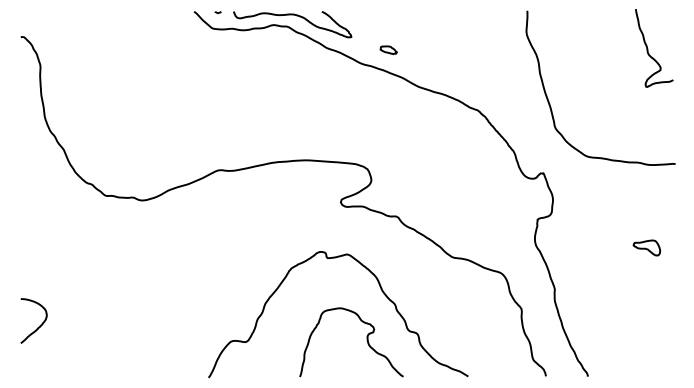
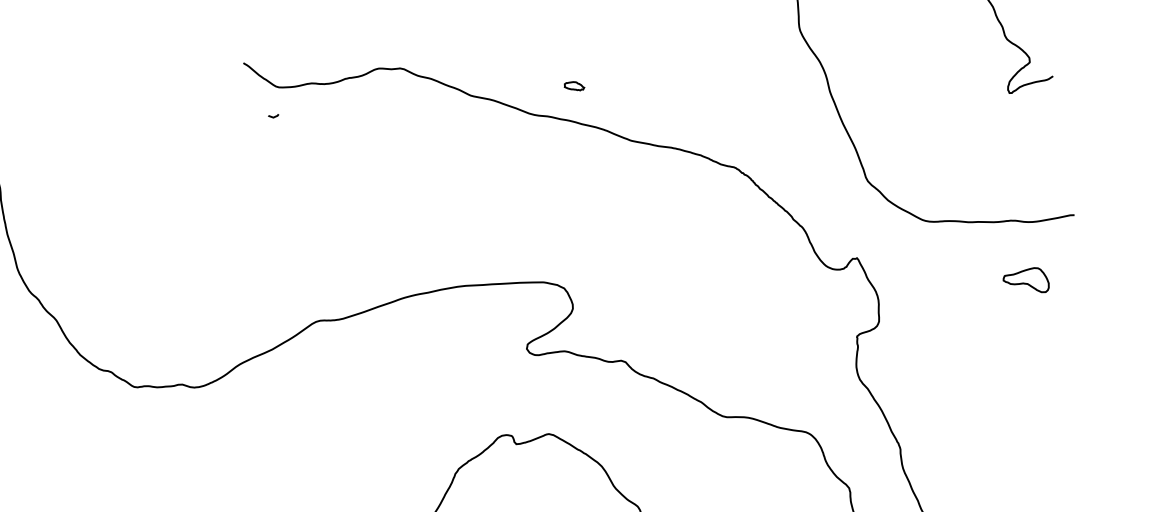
curve: (217, 12) -> (272, 116), moved
curve: (296, 16) -> (414, 49), removed
part: (388, 50) -> (574, 86), size x0.7
part: (646, 247) -> (1025, 281), moved

